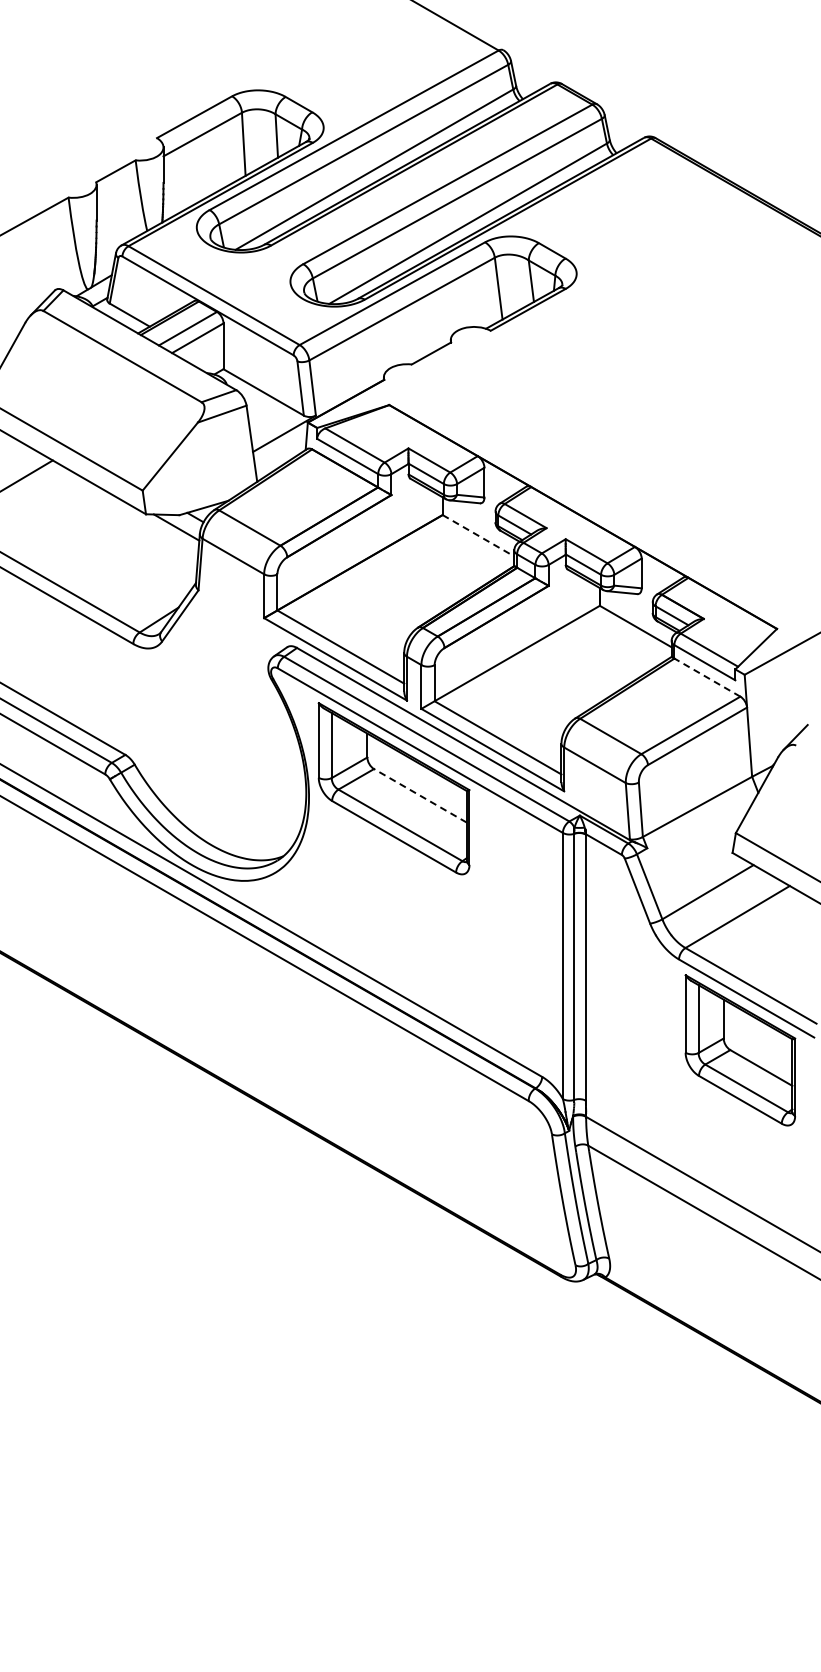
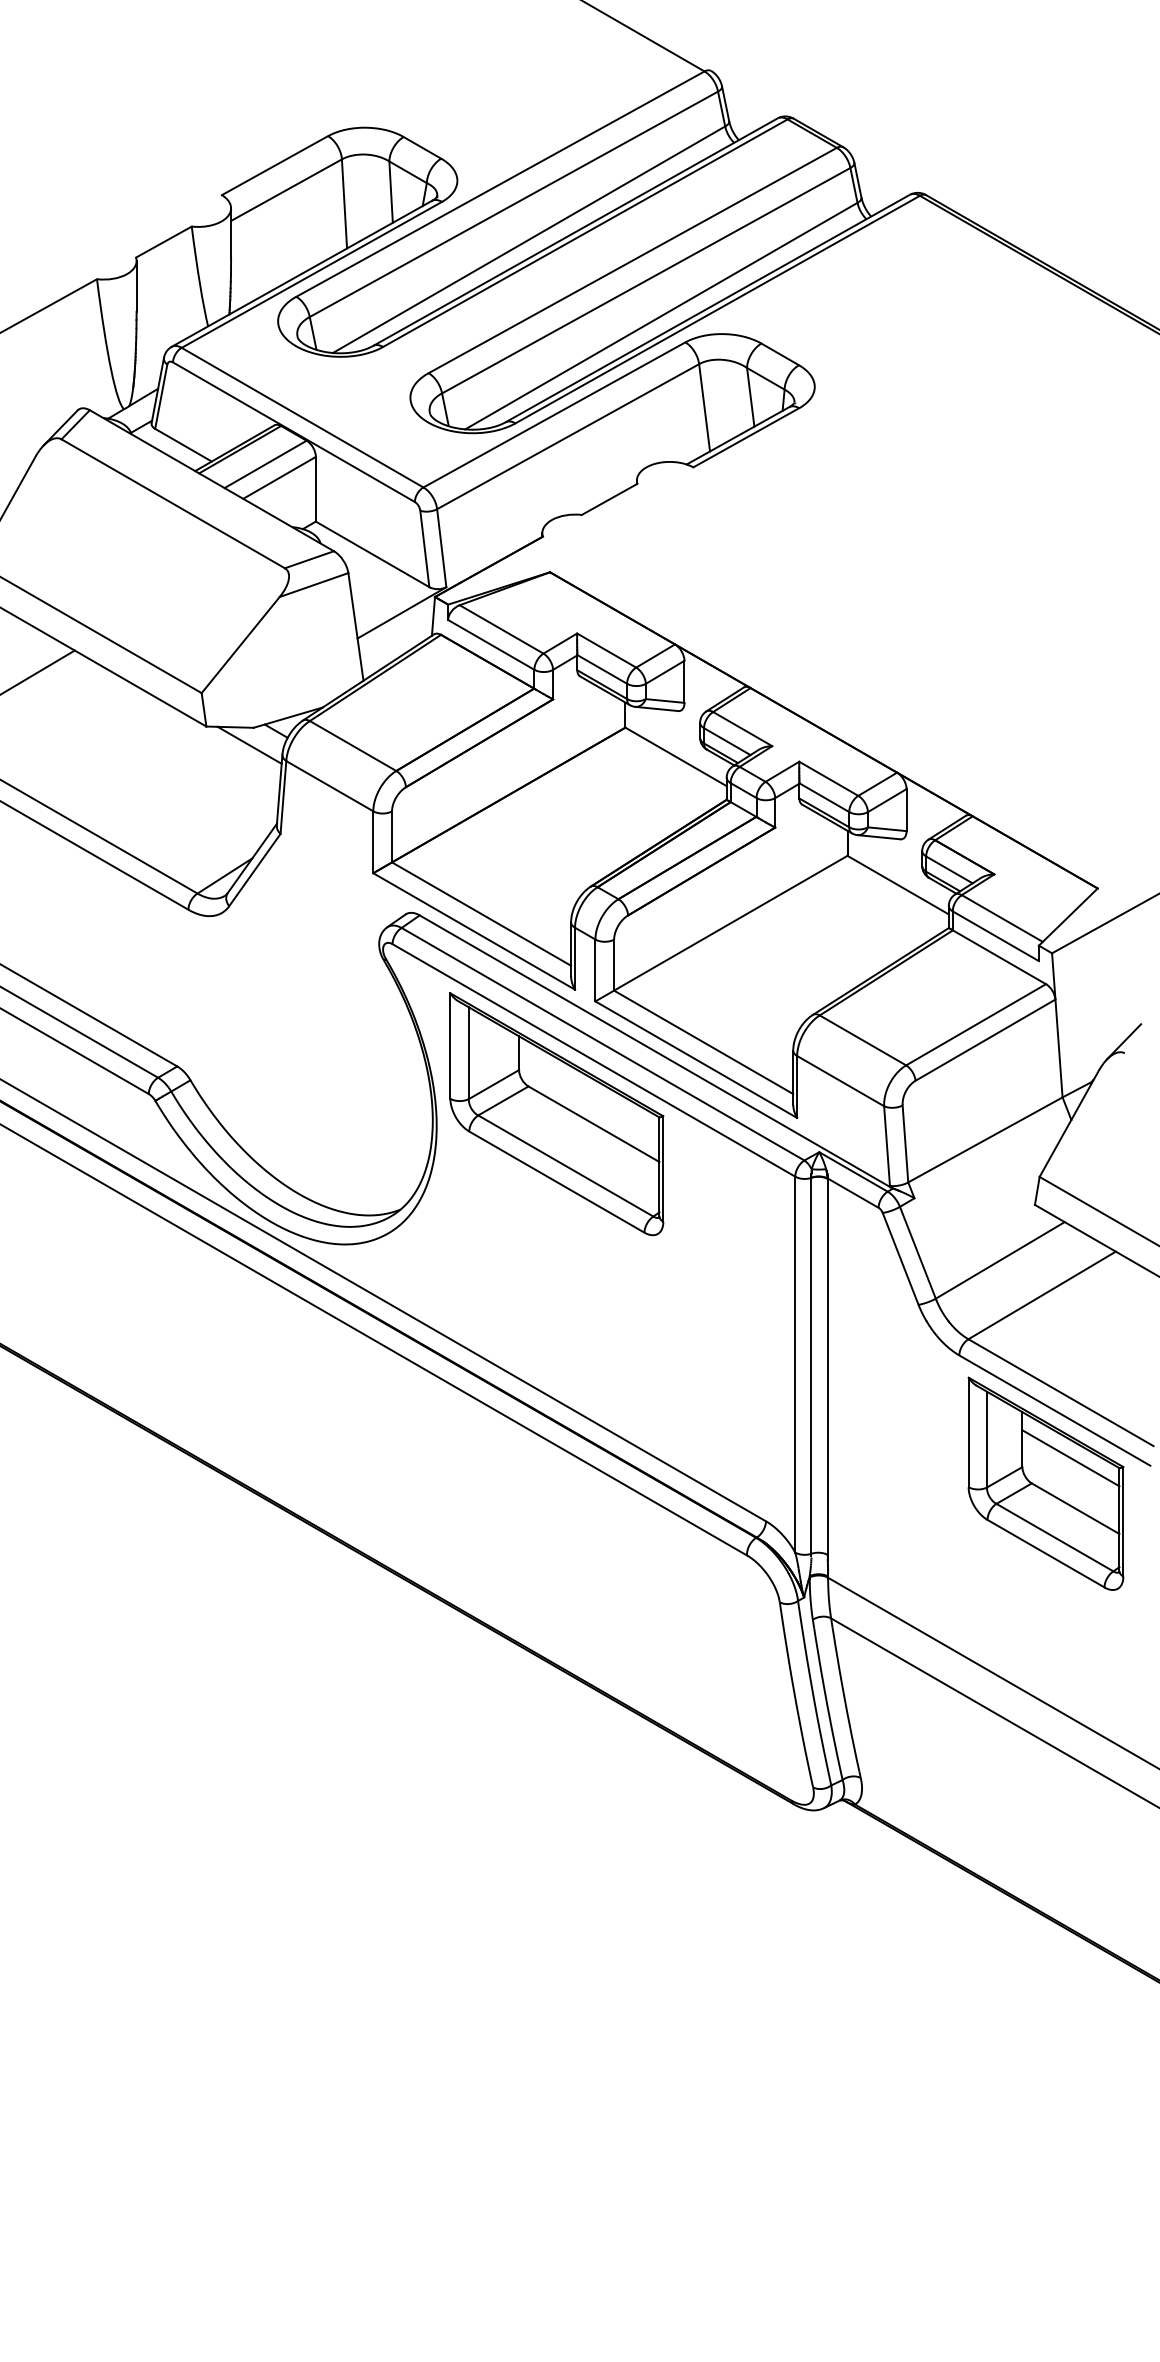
line: (478, 536) -> (676, 757), dashed -> solid
line: (707, 677) -> (999, 957), dashed -> solid
line: (420, 795) -> (594, 1123), dashed -> solid
line: (757, 1032) -> (1070, 1458), added

